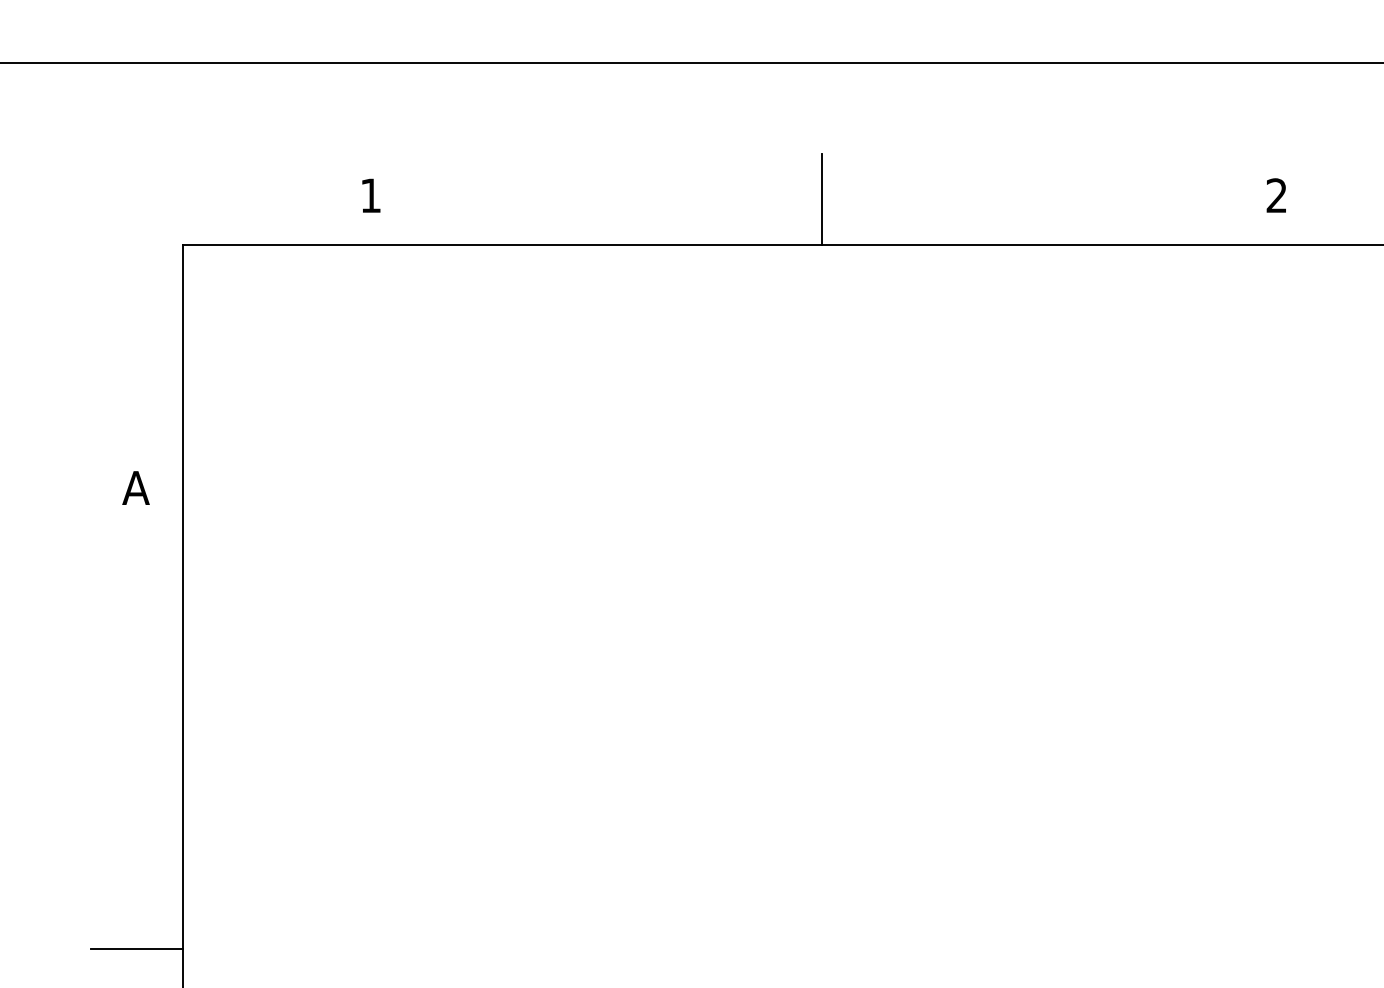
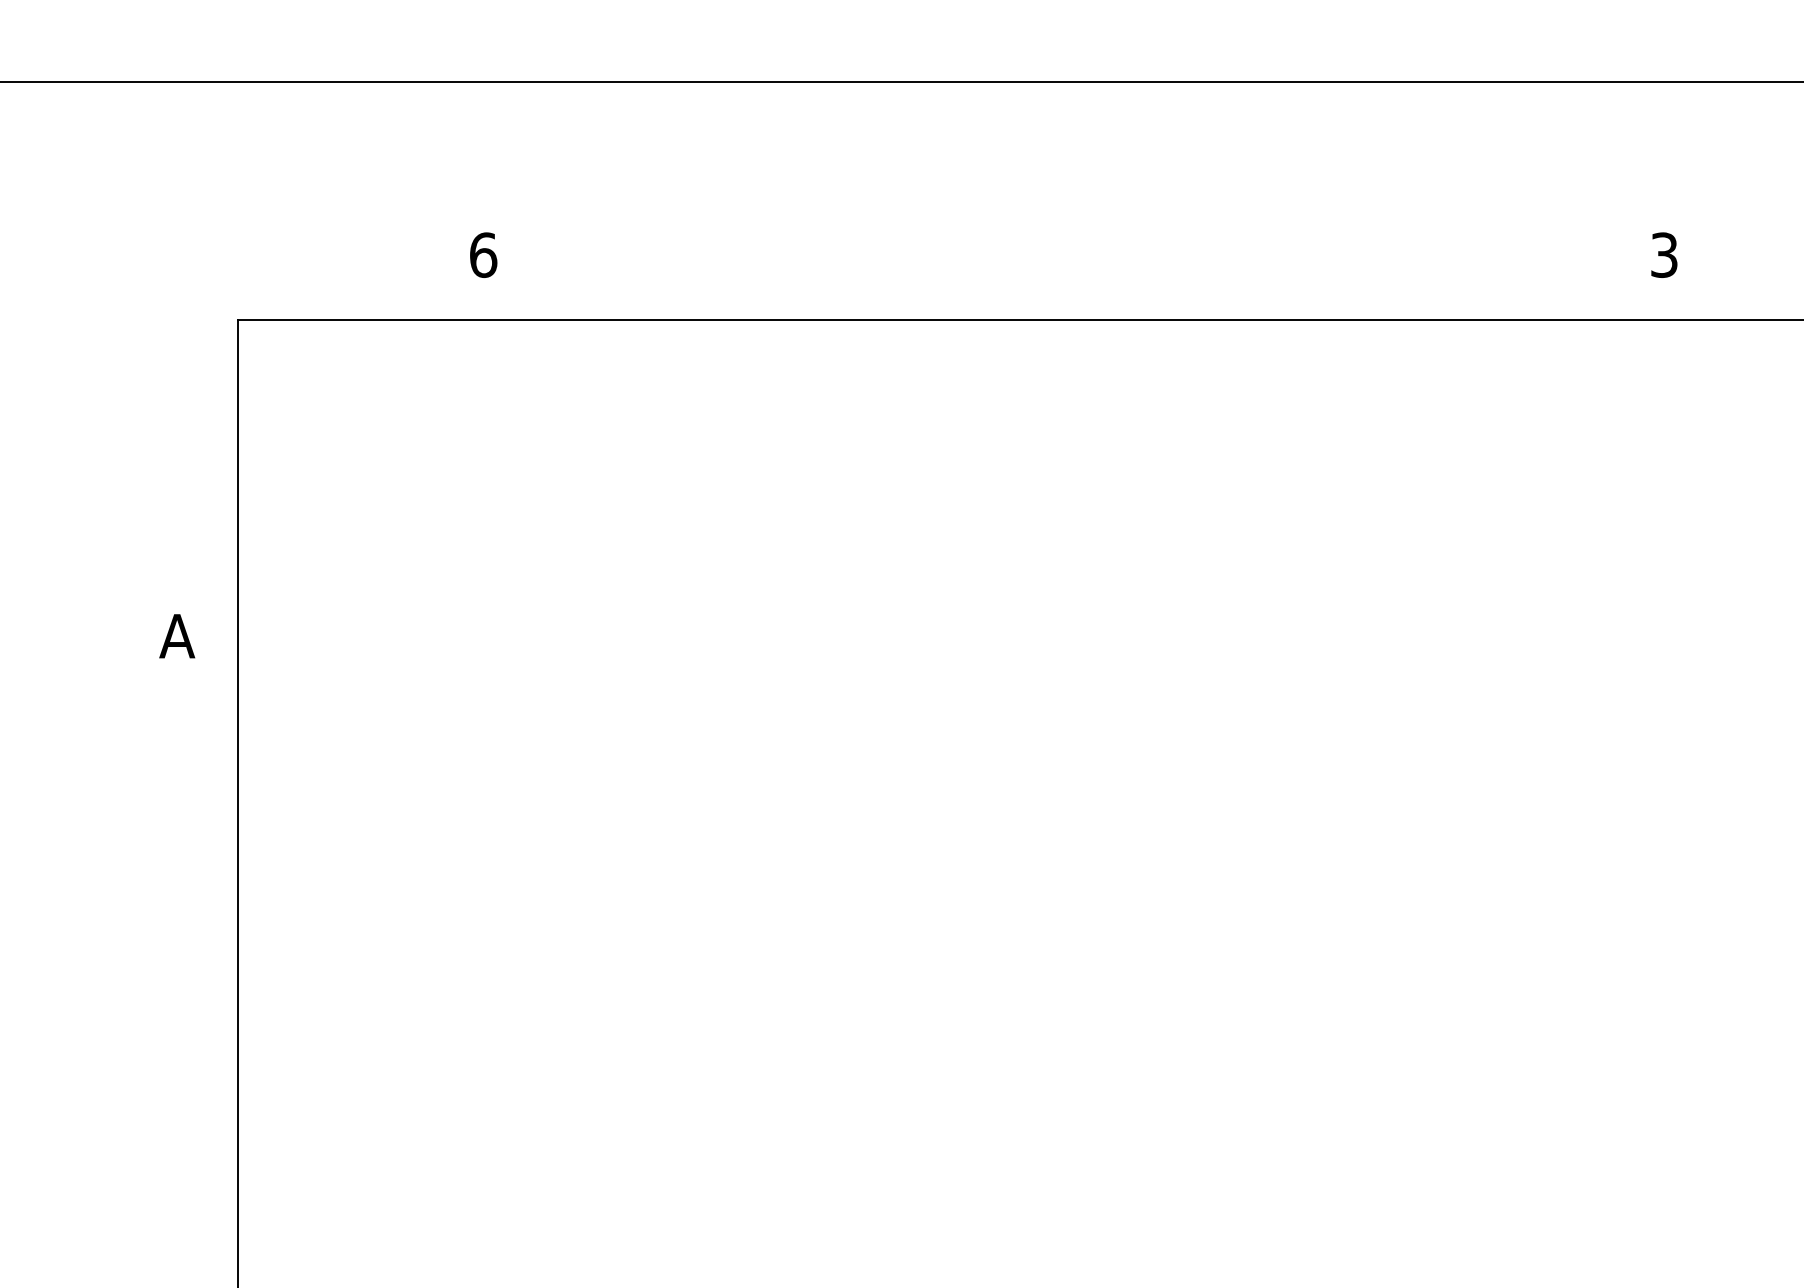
text: (370, 195) -> (483, 254), 1 -> 6
text: (1276, 195) -> (1664, 254), 2 -> 3
line: (822, 199) -> (1071, 259), removed
line: (137, 948) -> (178, 1236), removed

